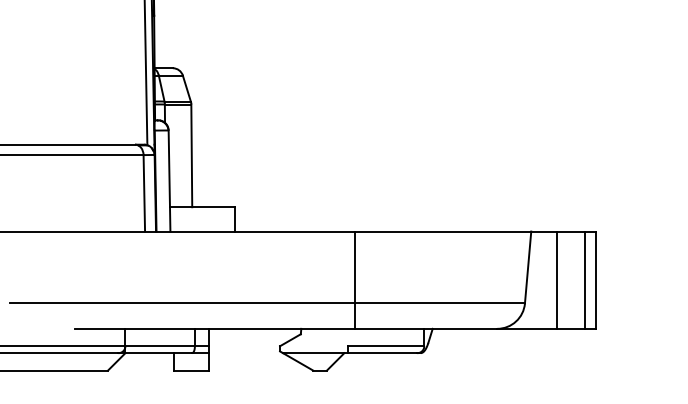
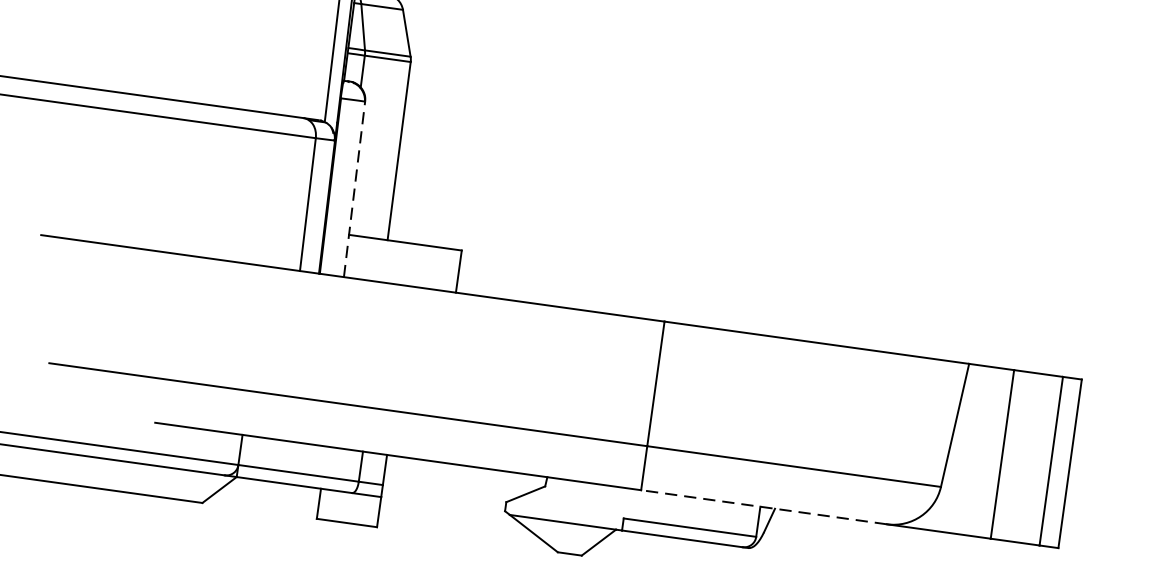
line: (169, 180) -> (354, 188), solid -> dashed
line: (426, 328) -> (764, 506), solid -> dashed

